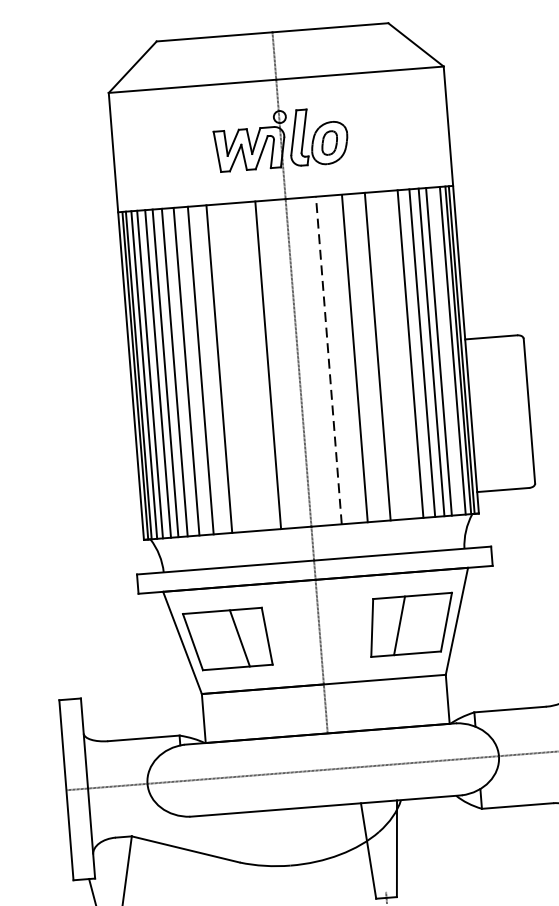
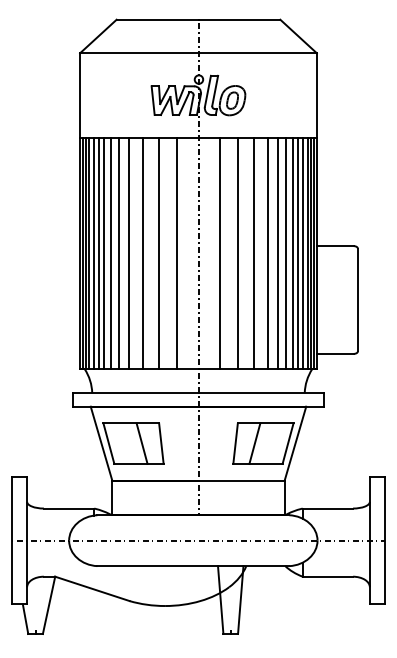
line: (447, 351) -> (303, 253), added
line: (396, 355) -> (267, 253), added
line: (328, 360) -> (219, 253), dashed -> solid
line: (241, 367) -> (158, 253), added

